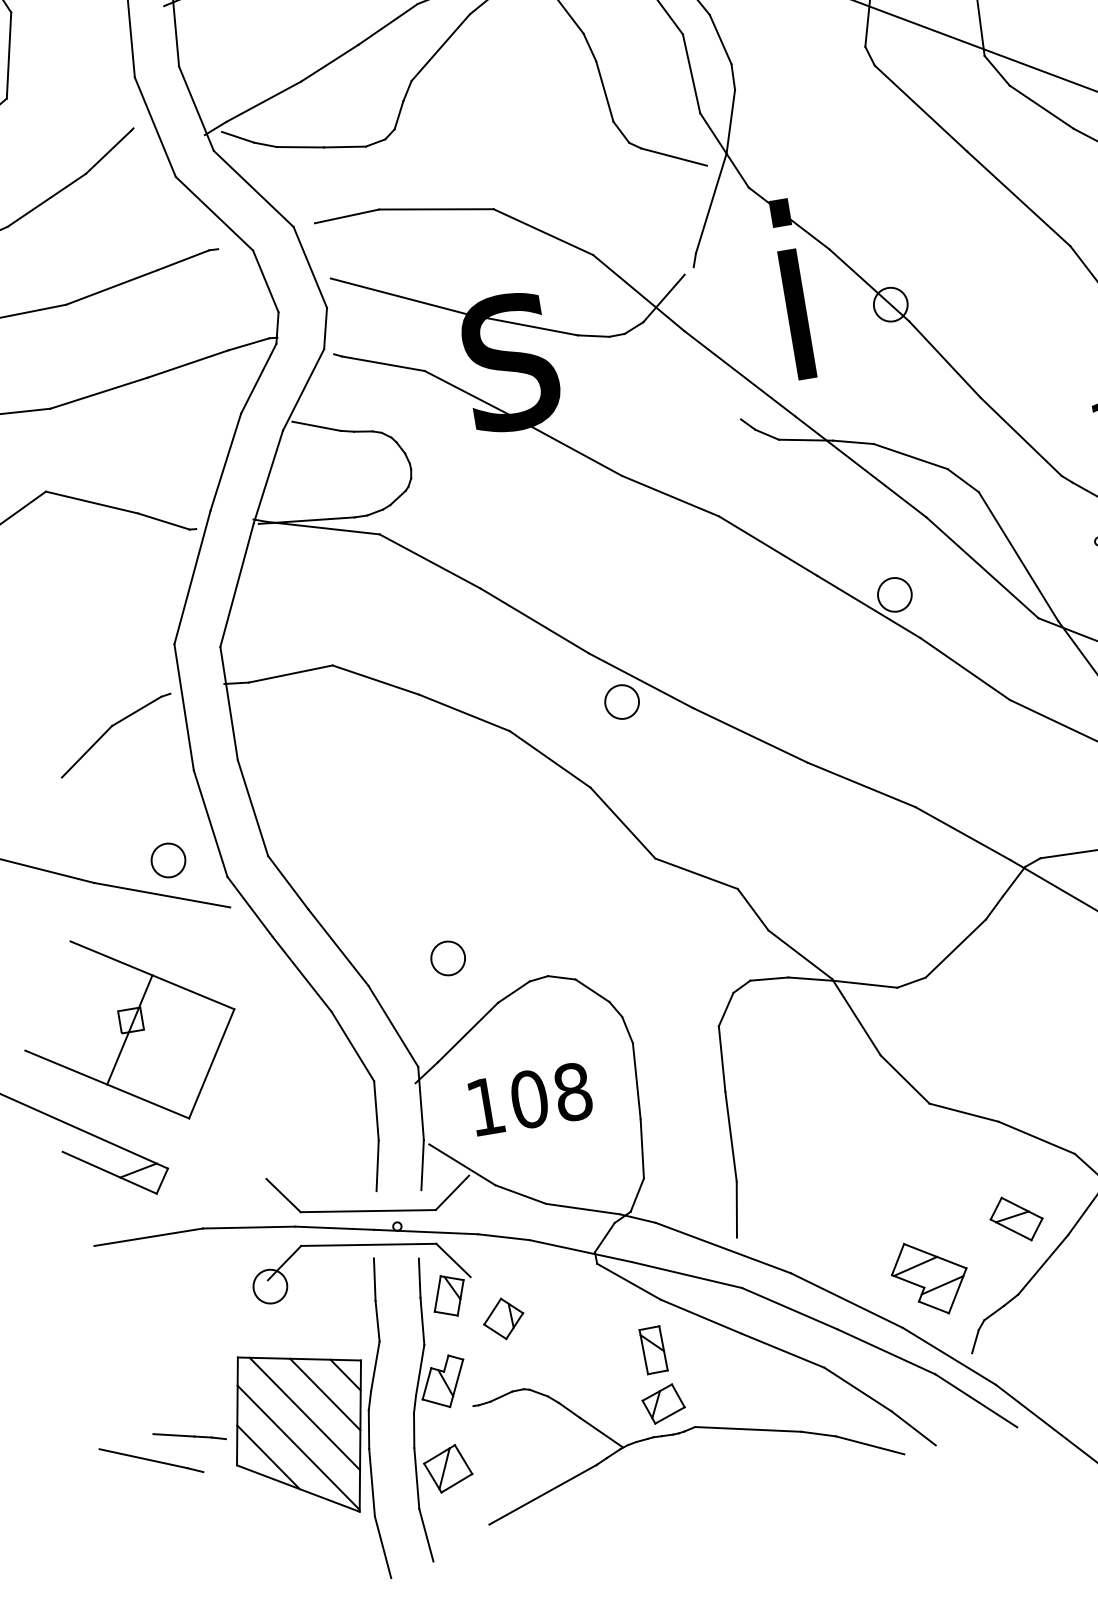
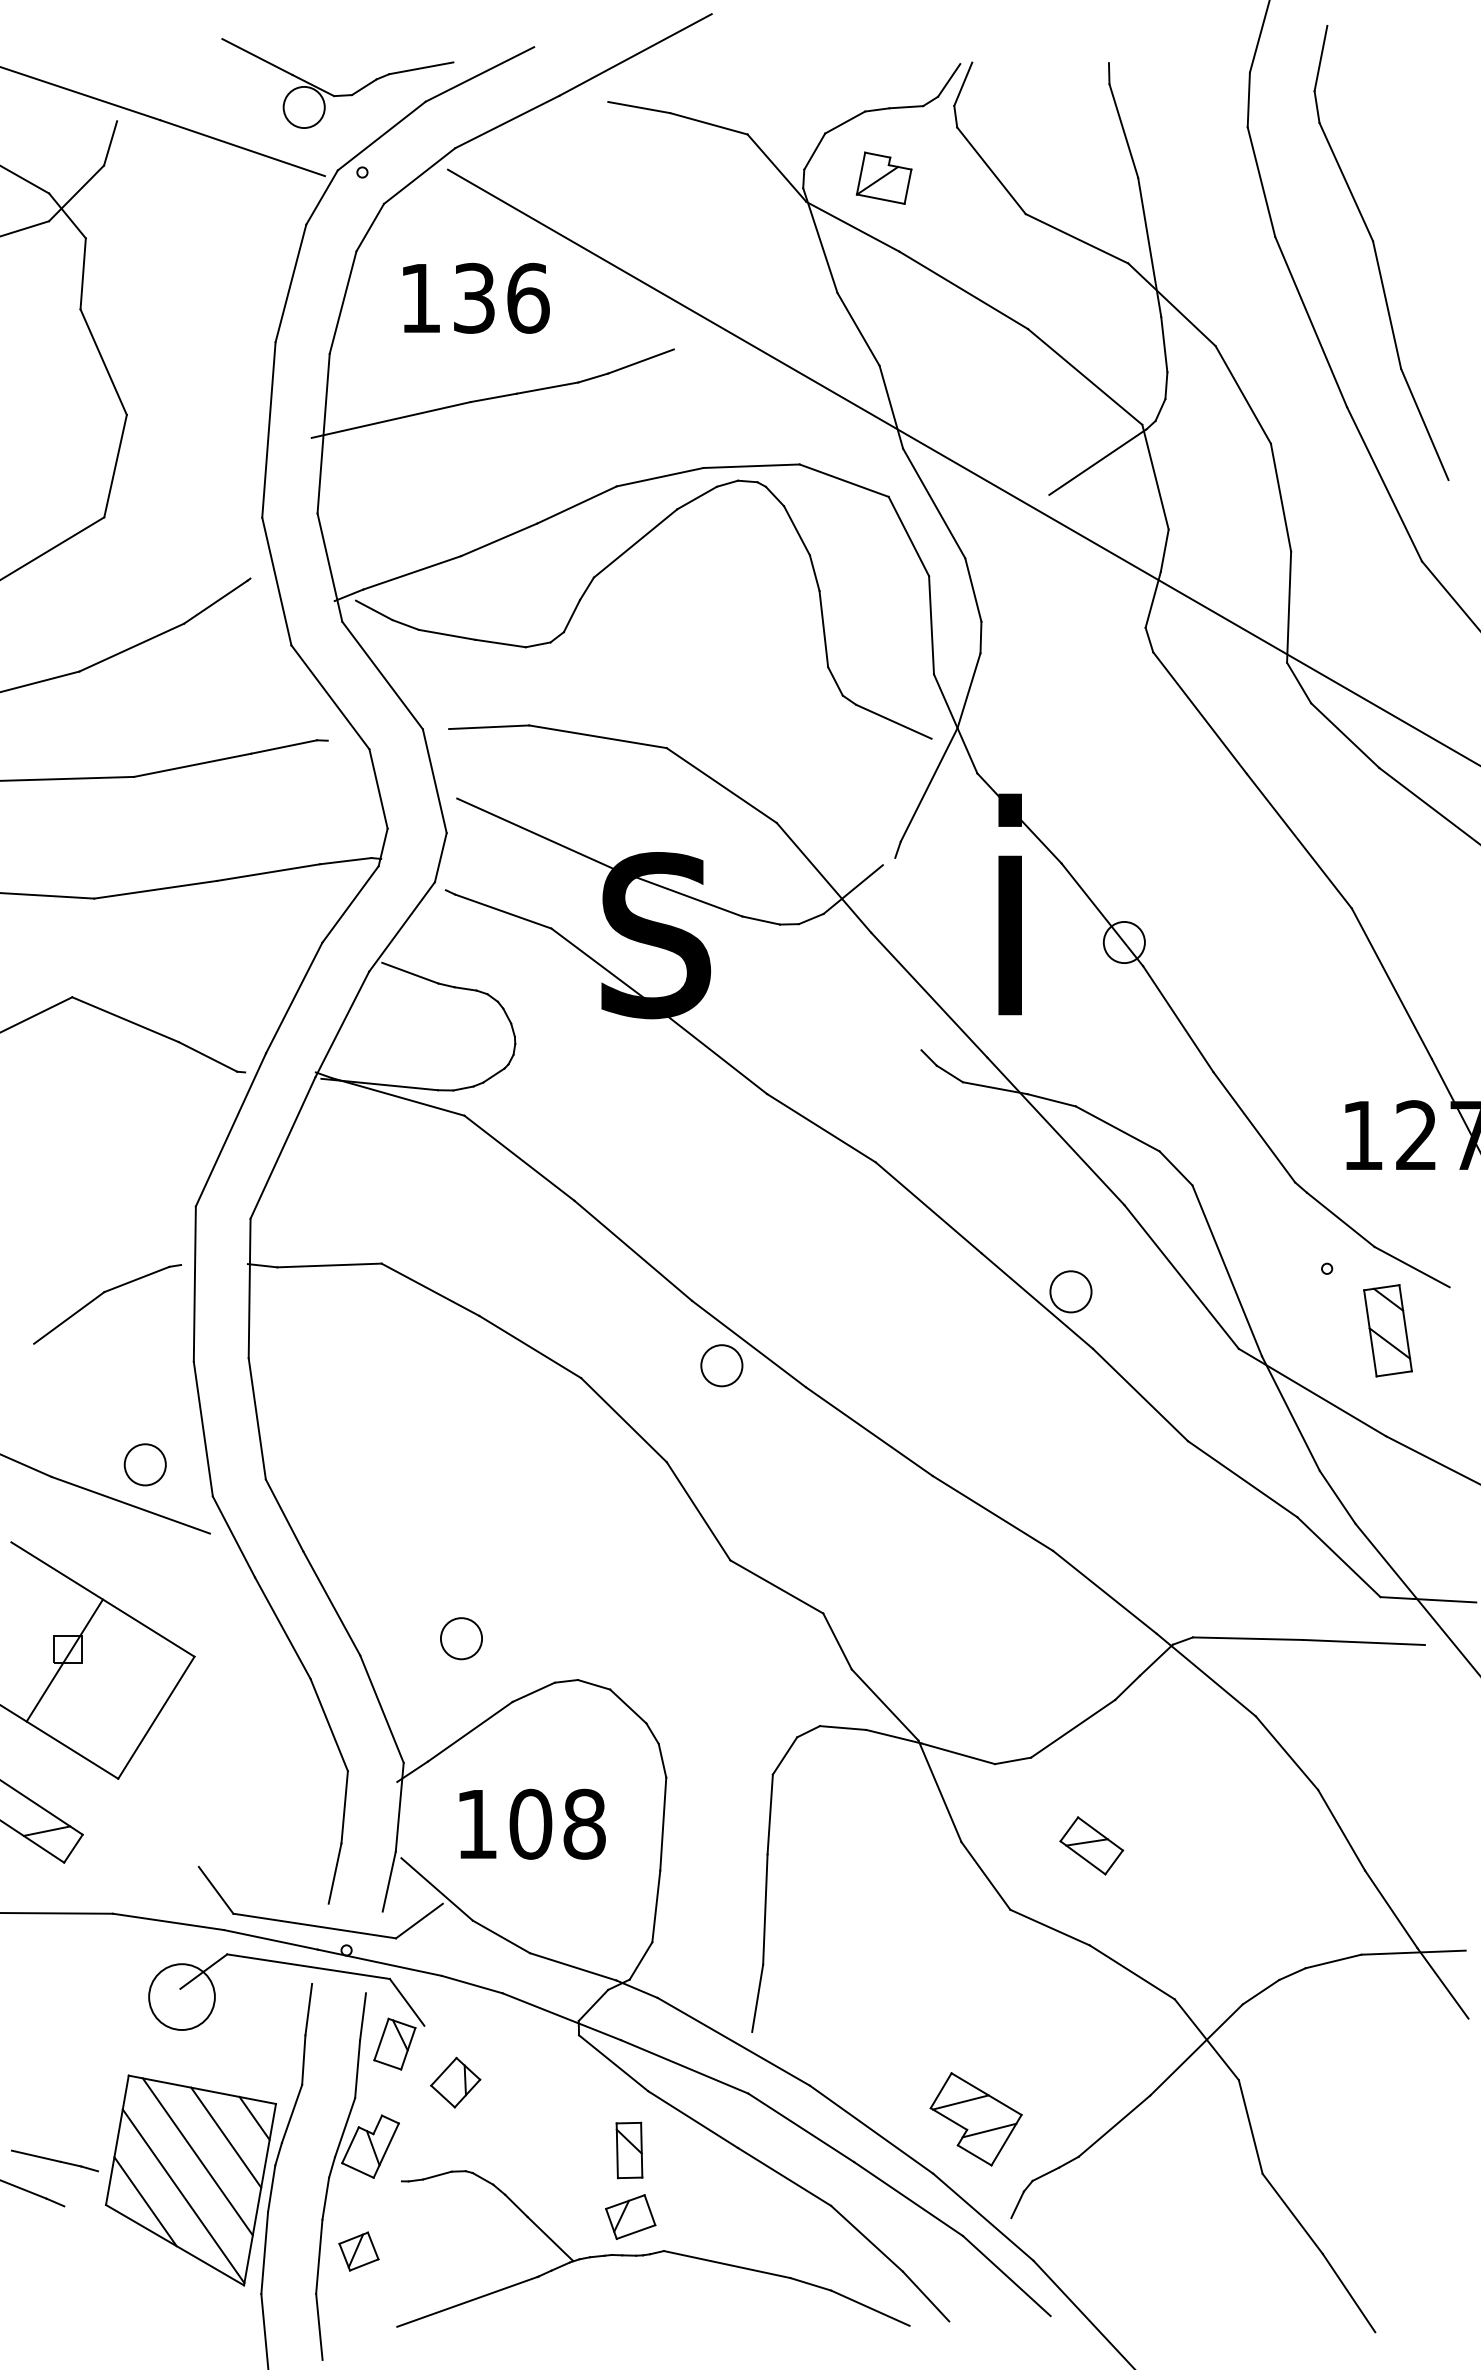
part: (1016, 1218) -> (1091, 1845), moved
circle: (269, 1286) -> (181, 1996), size x1.6
part: (447, 1468) -> (358, 2251), size x0.7

